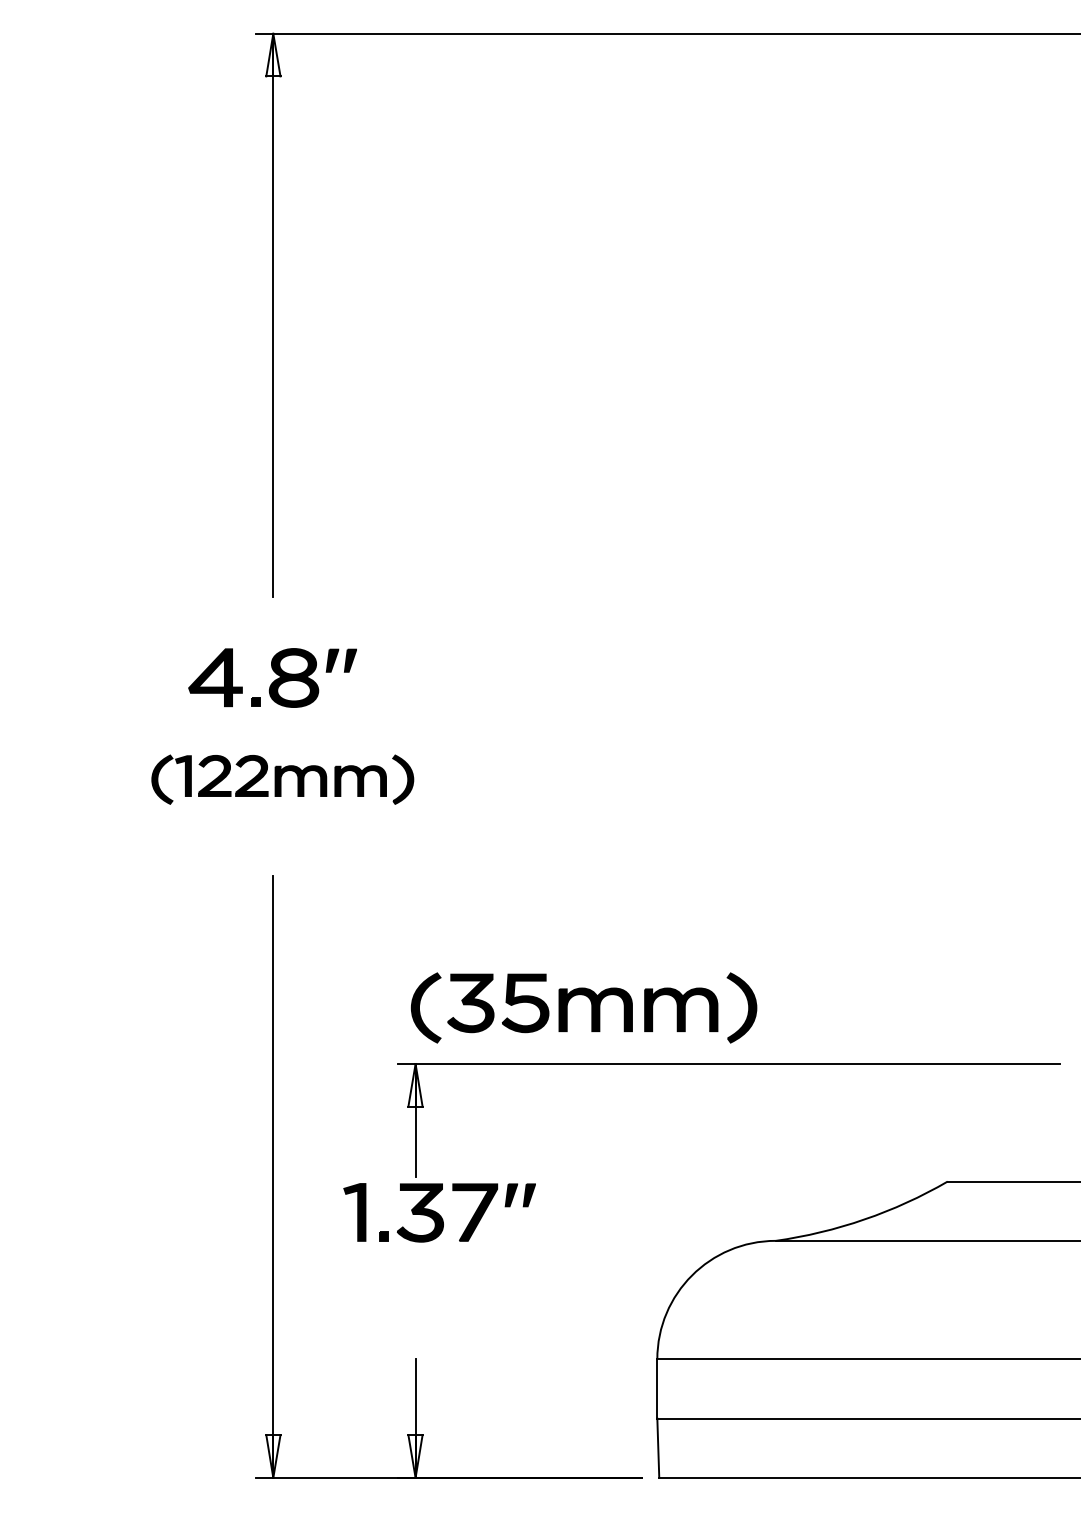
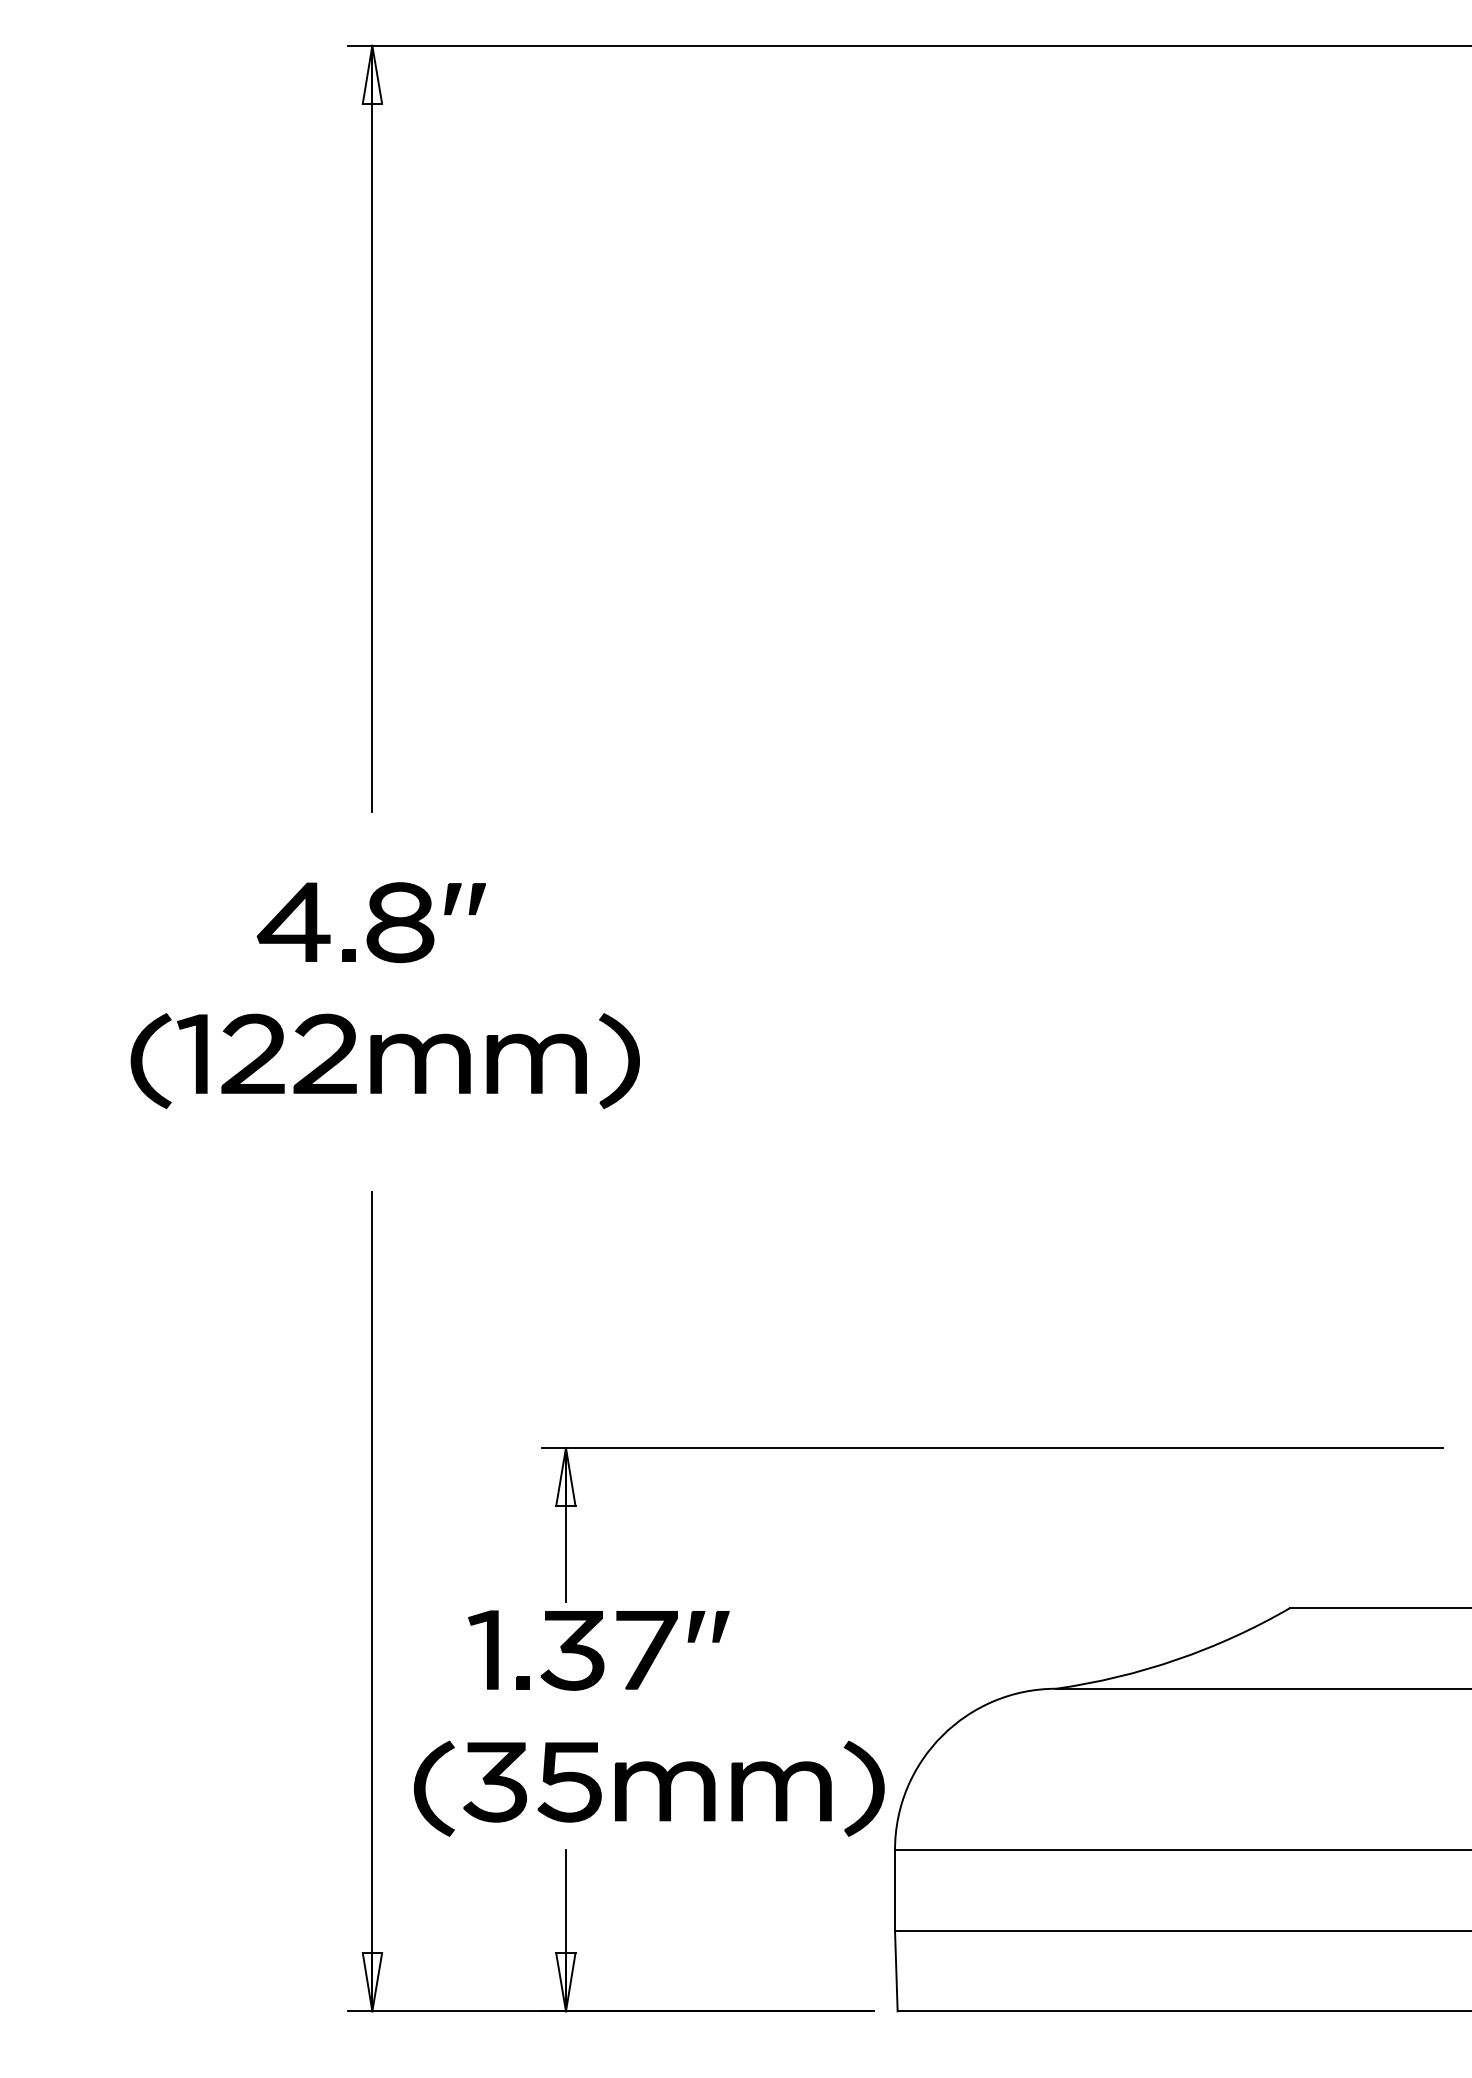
part: (282, 779) -> (384, 1060), size x1.43
part: (591, 1007) -> (659, 1788), moved

